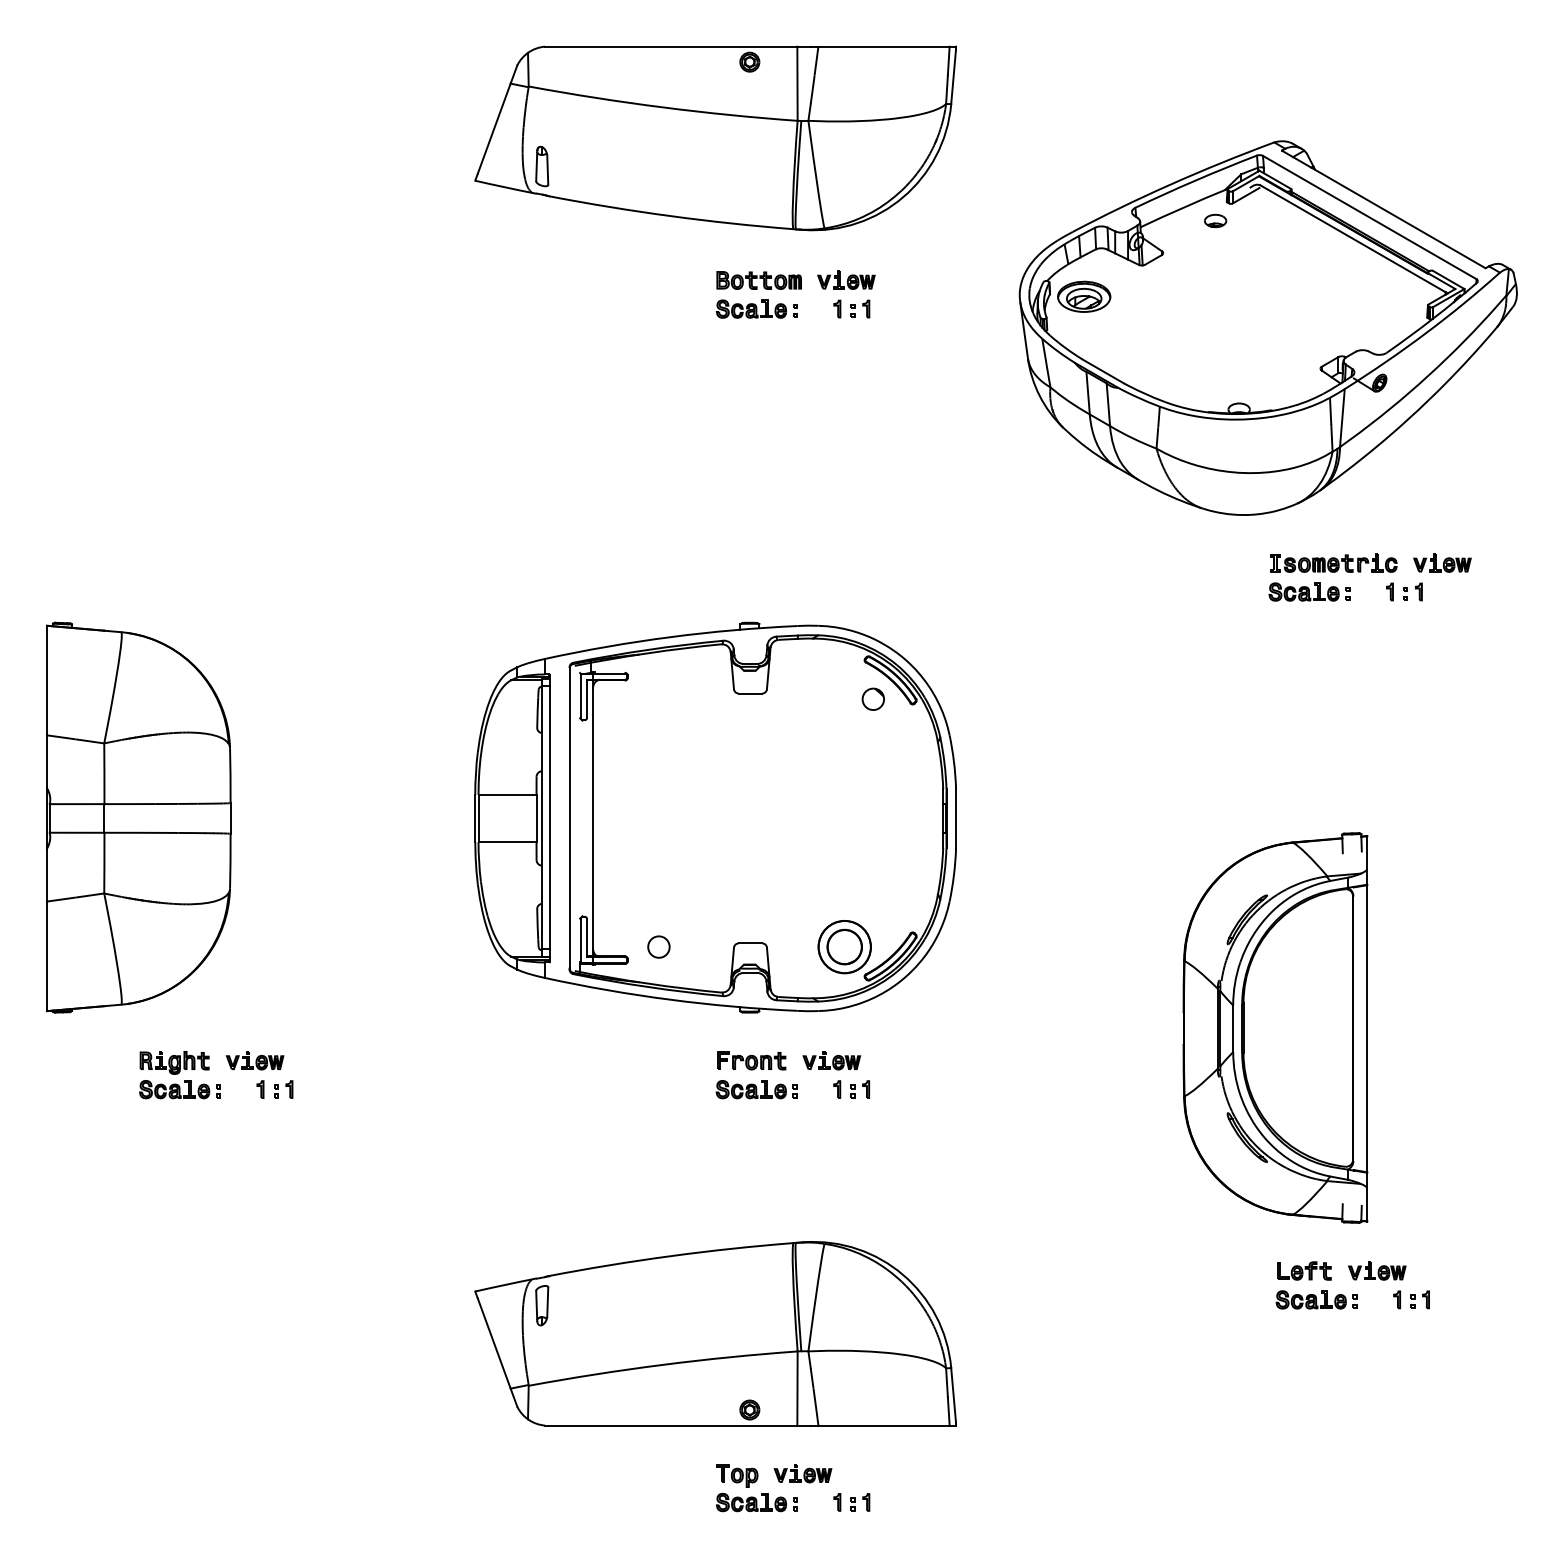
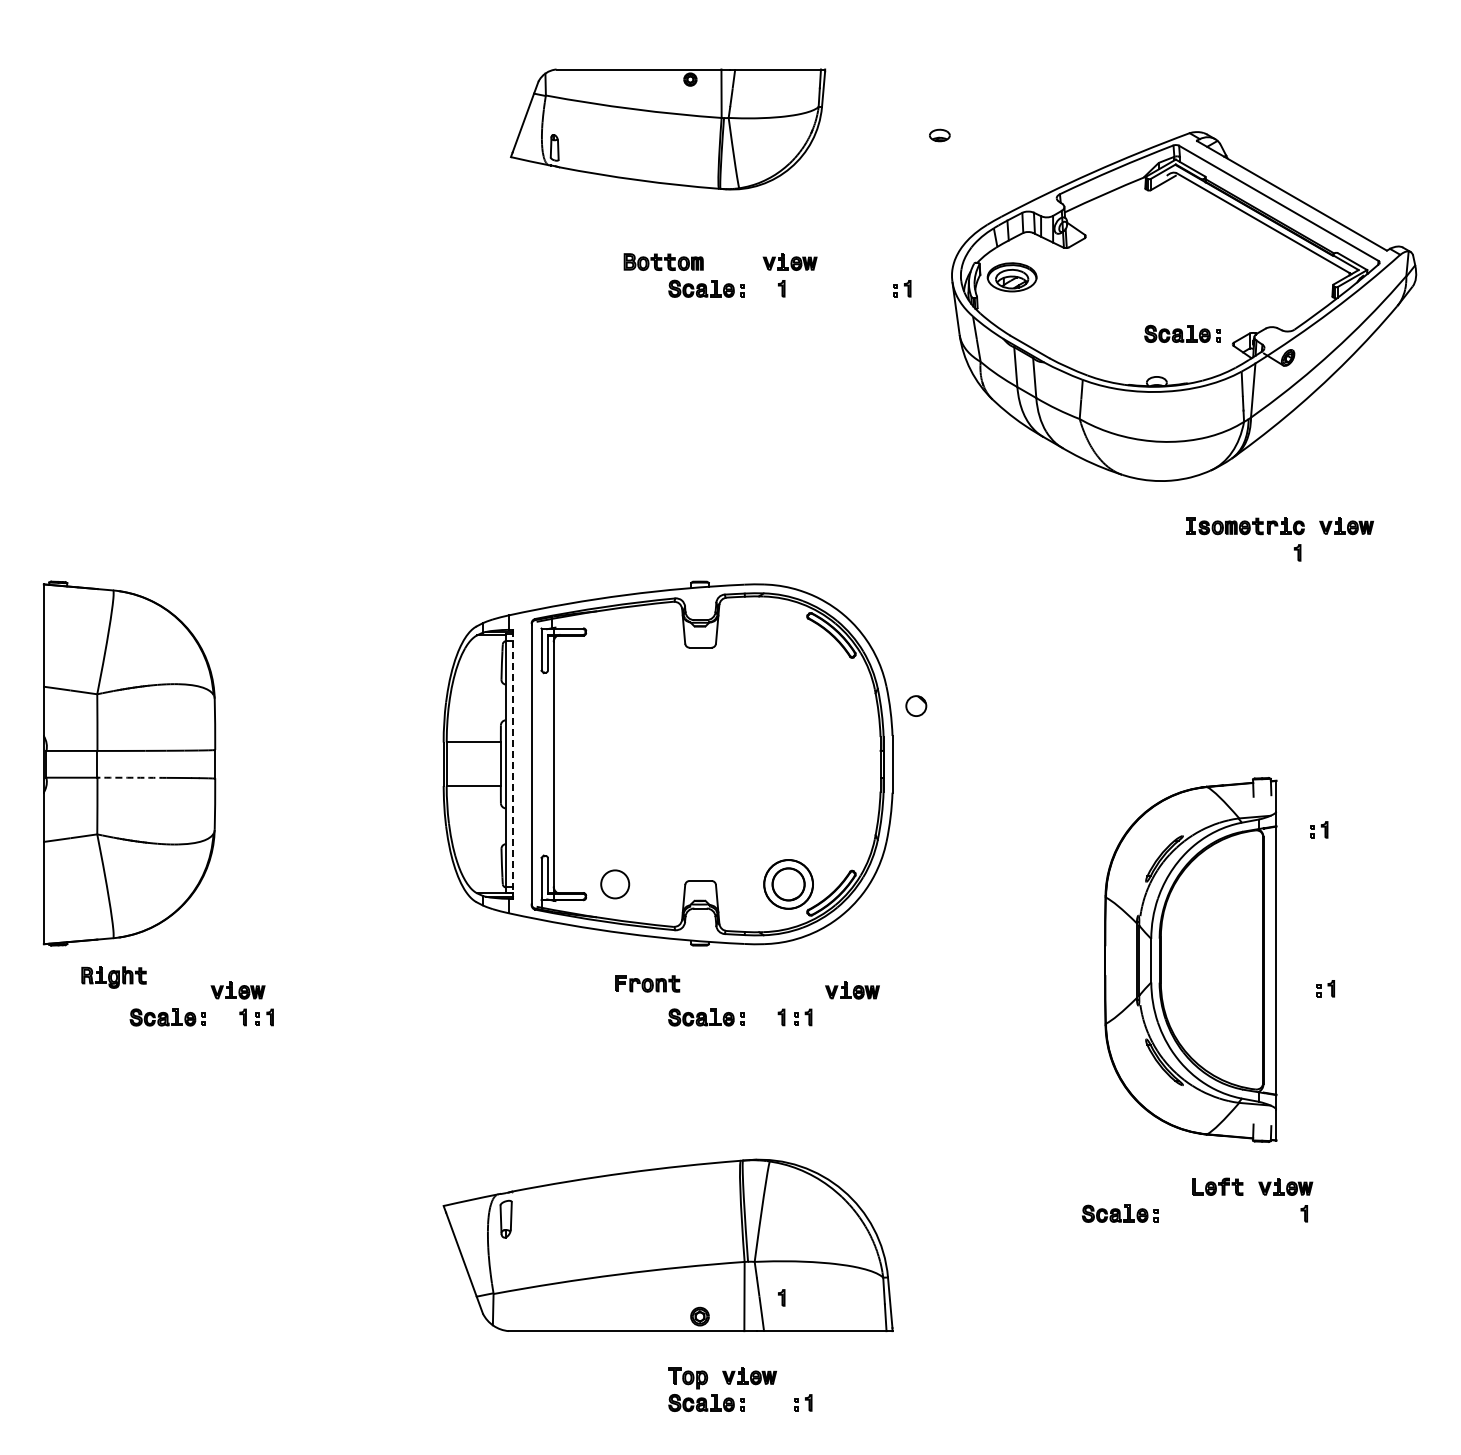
part: (715, 138) -> (667, 129), size x0.7
part: (1215, 220) -> (939, 135), moved
part: (758, 279) -> (663, 261), moved
part: (860, 308) -> (902, 288), moved
part: (1309, 591) -> (1182, 333), moved
part: (1413, 591) -> (1319, 829), moved
circle: (873, 698) -> (916, 705), moved
line: (550, 818) -> (513, 764), solid -> dashed
arc: (140, 832) -> (131, 777), solid -> dashed
circle: (658, 947) -> (614, 884), size x1.4
part: (751, 1060) -> (647, 983), moved
part: (831, 1060) -> (852, 990), moved
part: (174, 1062) -> (113, 977), moved
part: (1316, 1299) -> (1120, 1213), moved
part: (1419, 1299) -> (1325, 988), moved
part: (837, 1501) -> (781, 1297), moved

